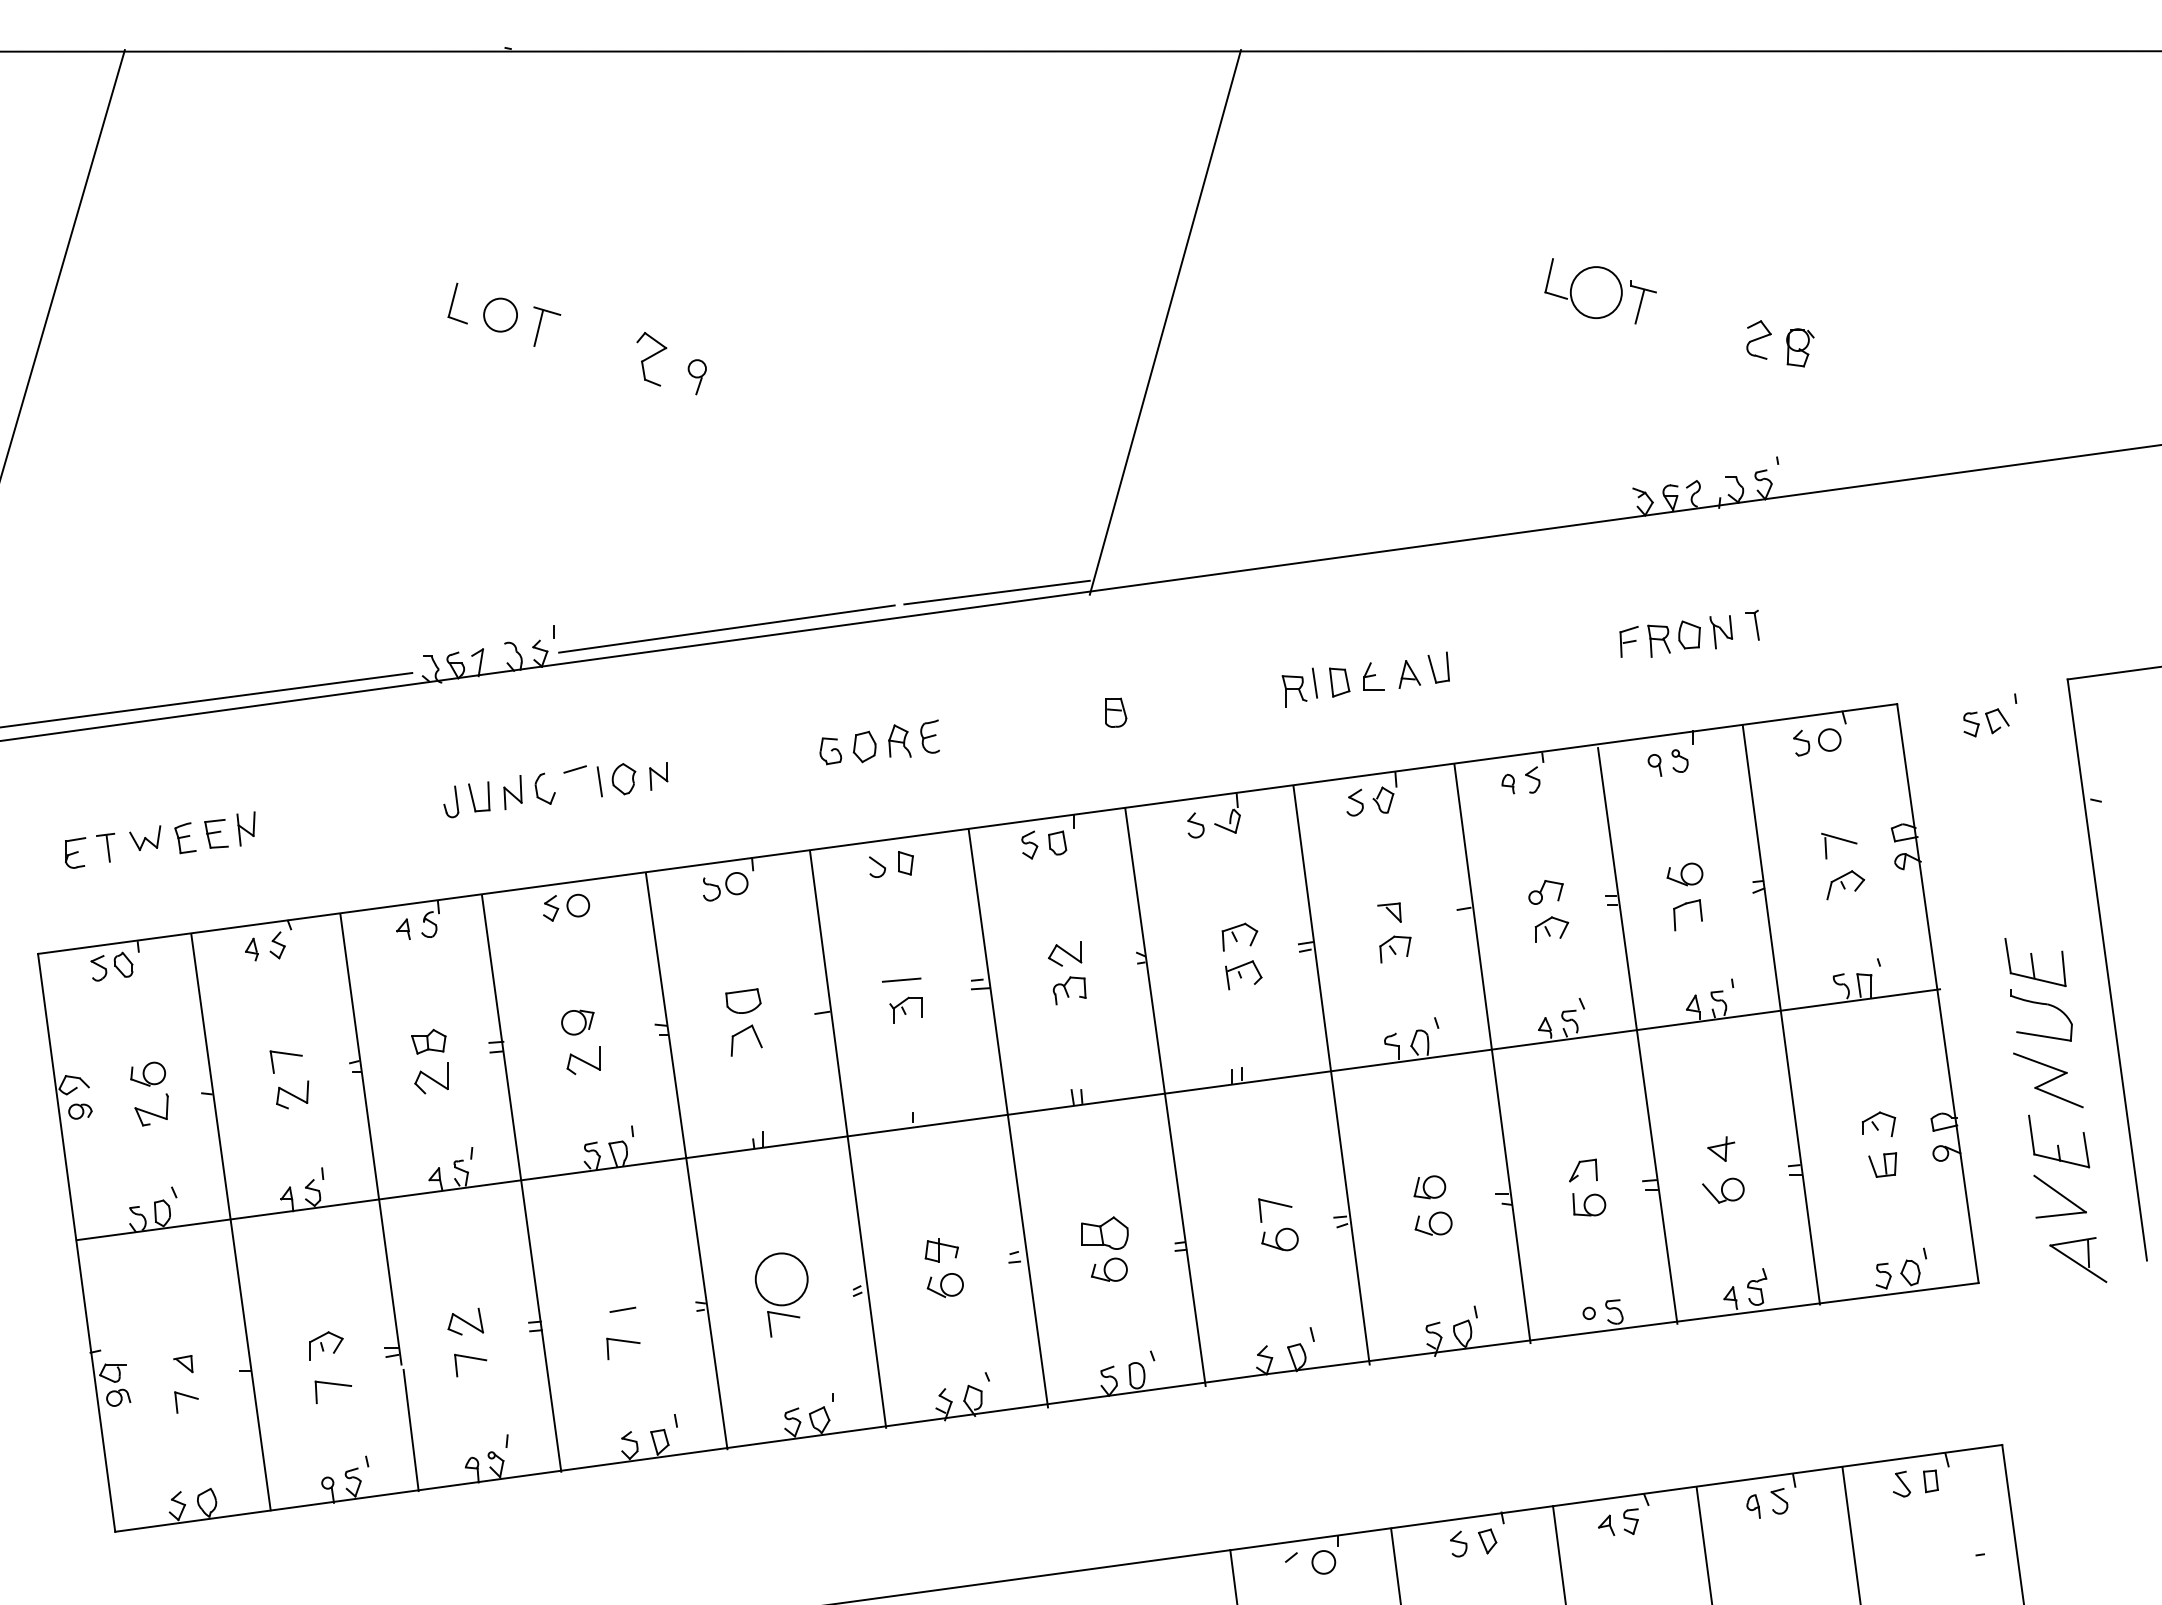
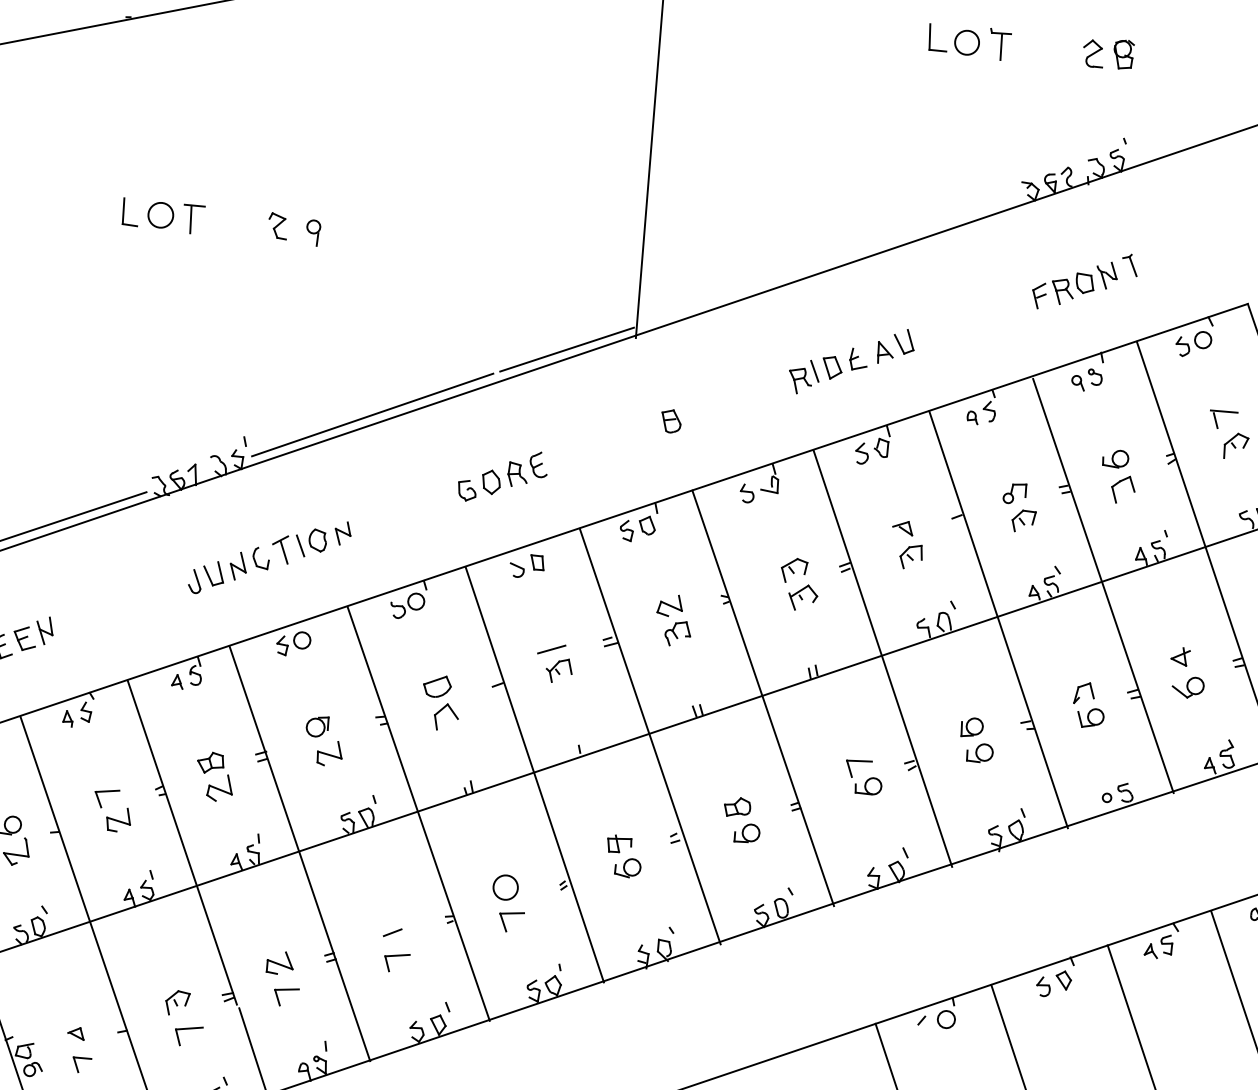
circle: (1596, 292) -> (967, 42), size x0.62
part: (651, 359) -> (278, 226), size x0.71
line: (576, 786) -> (283, 552), added
part: (1104, 1232) -> (737, 807), size x0.71
circle: (781, 1279) -> (505, 887), size x0.62

